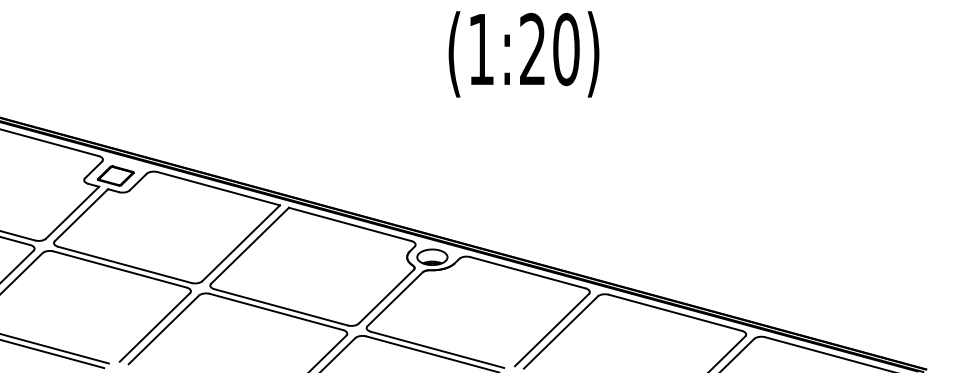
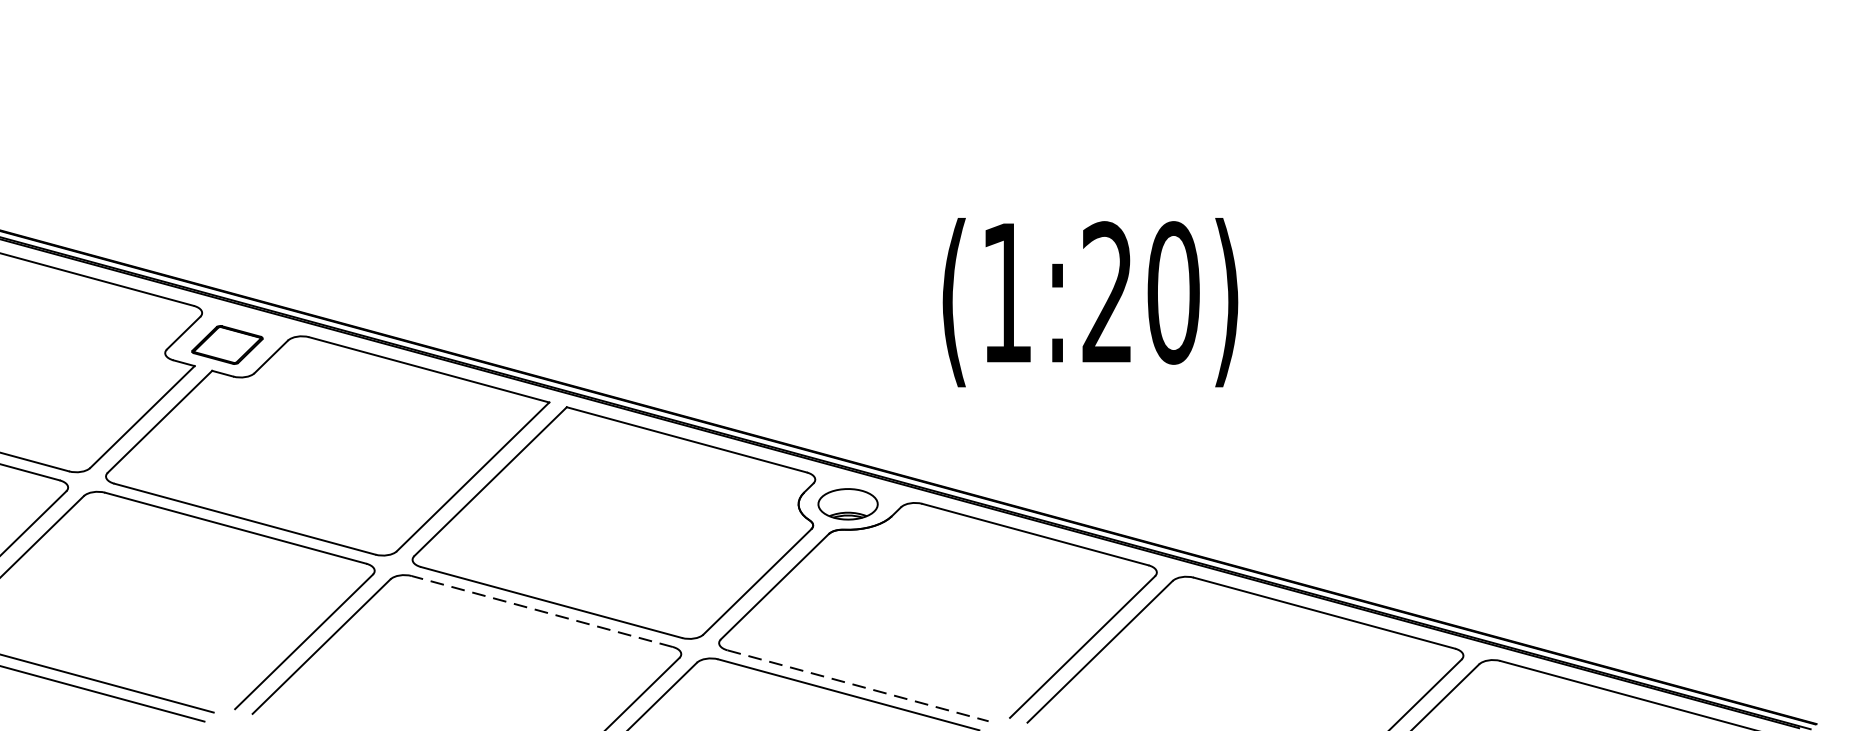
text: (523, 54) -> (1089, 302), moved
line: (276, 311) -> (542, 610), solid -> dashed
line: (437, 349) -> (858, 685), solid -> dashed

